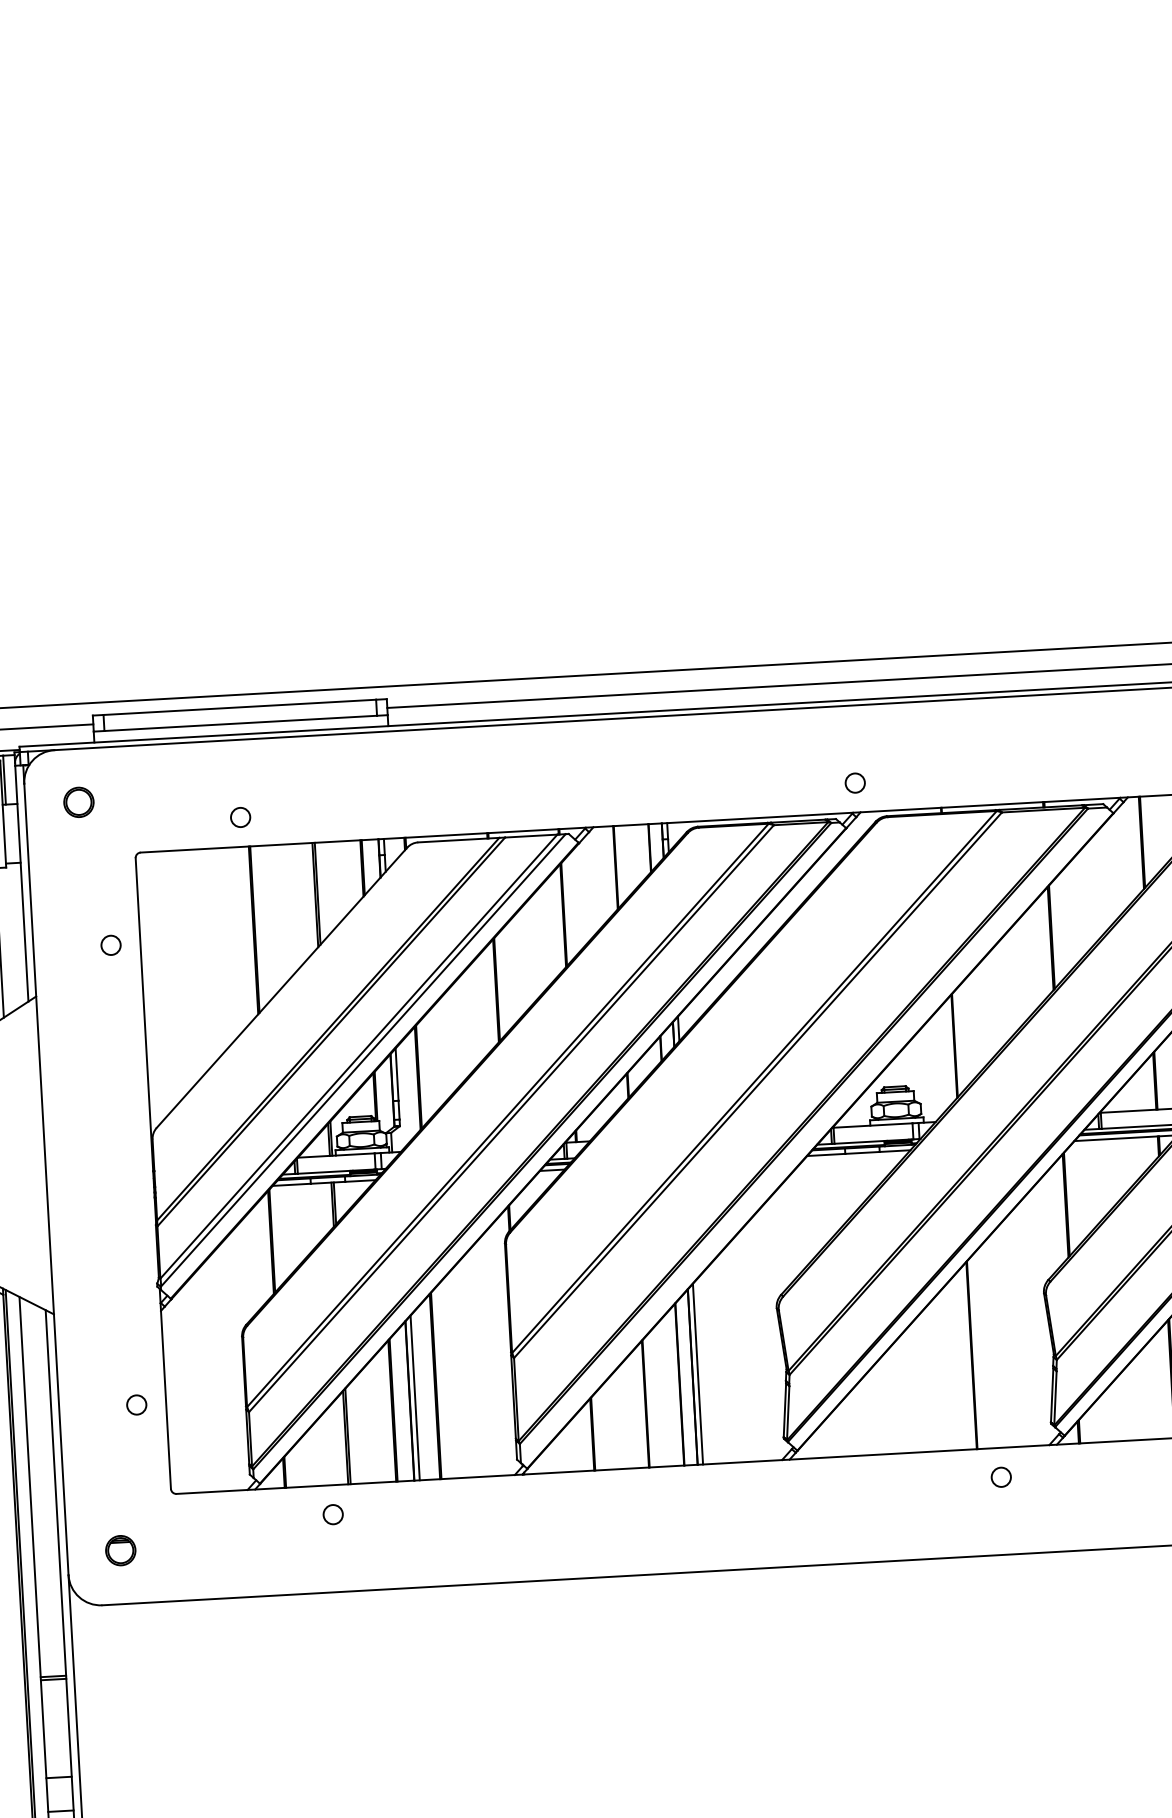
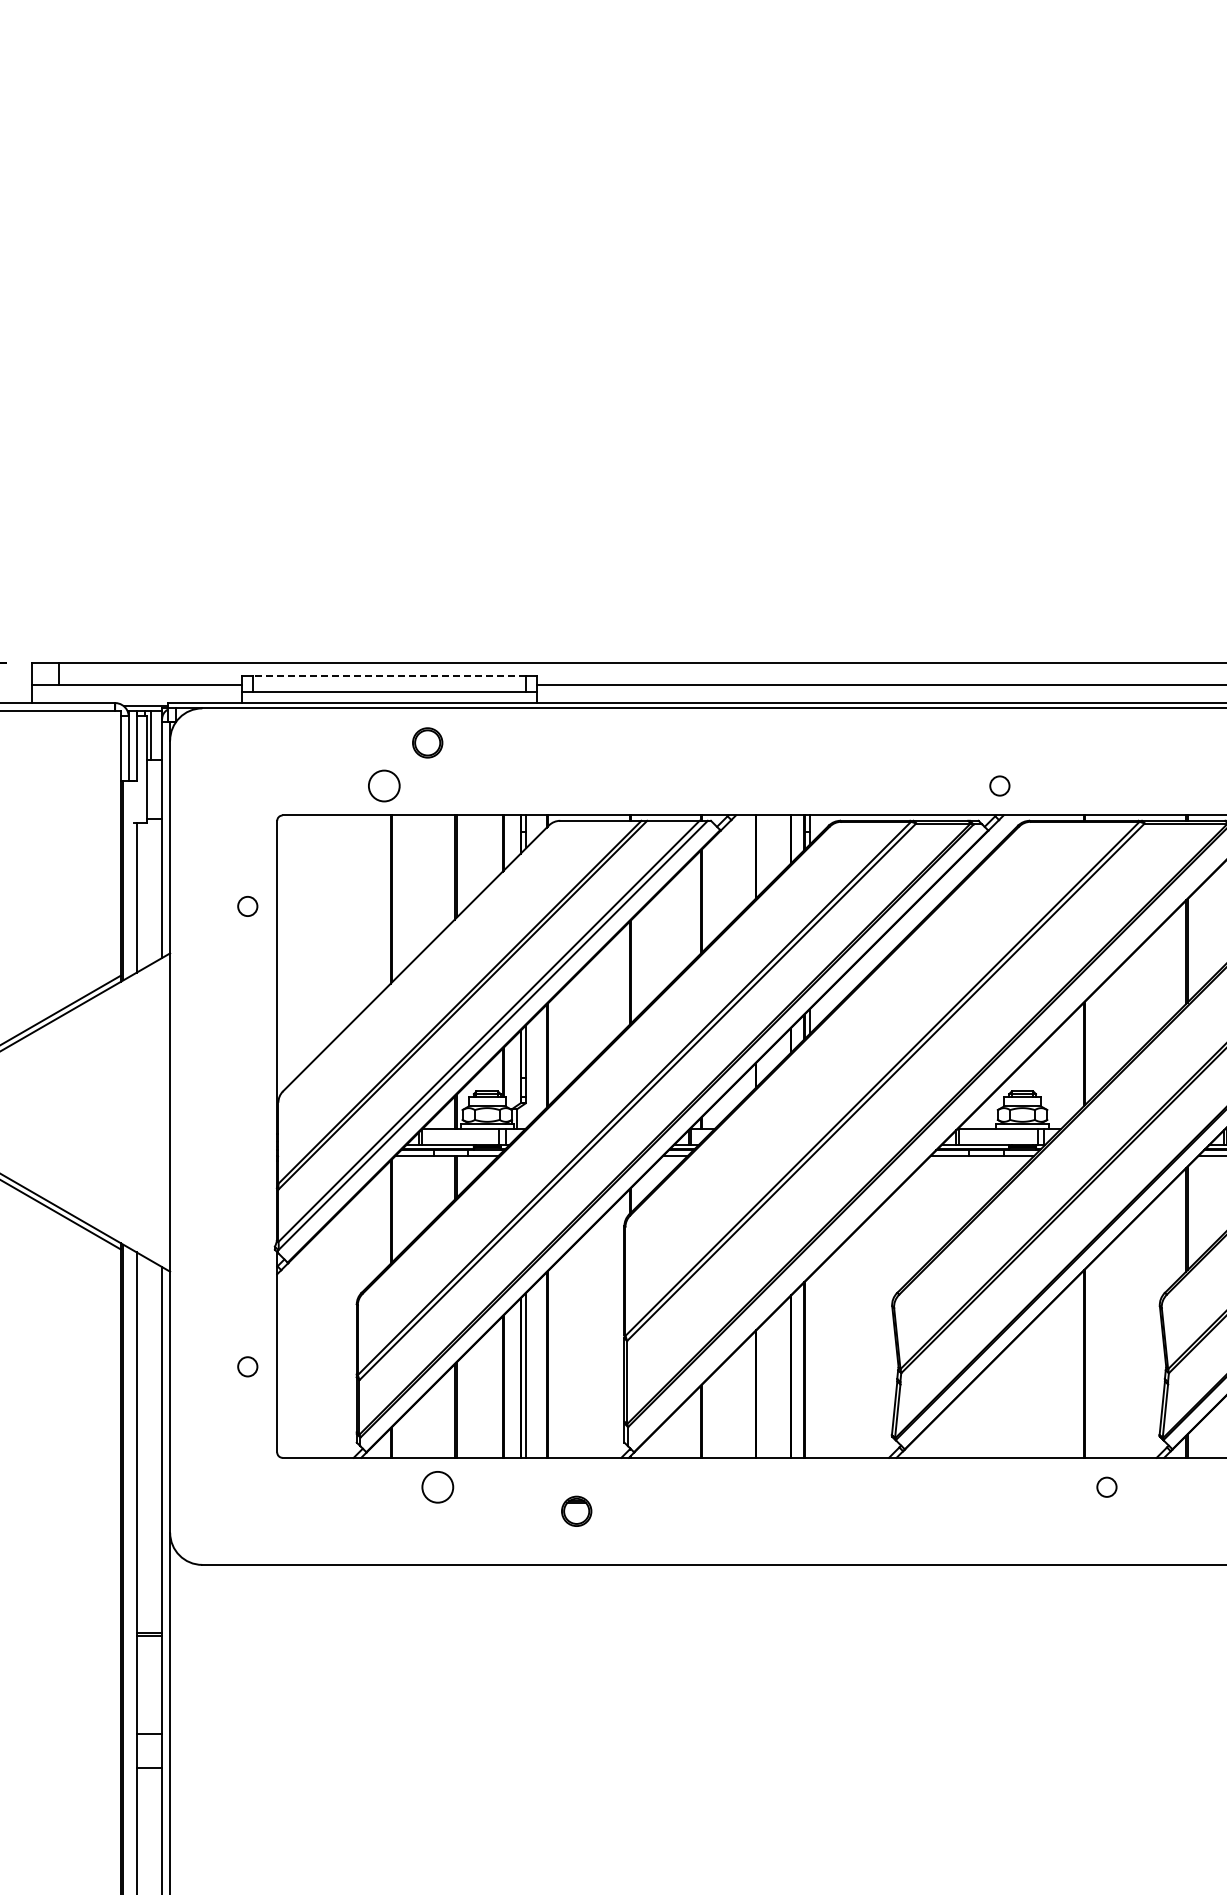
line: (239, 707) -> (389, 676), solid -> dashed
part: (78, 801) -> (427, 742), moved
circle: (239, 817) -> (383, 785), size x1.6
line: (697, 1373) -> (809, 1366), removed
circle: (332, 1513) -> (437, 1486), size x1.6
part: (120, 1549) -> (576, 1510), moved

